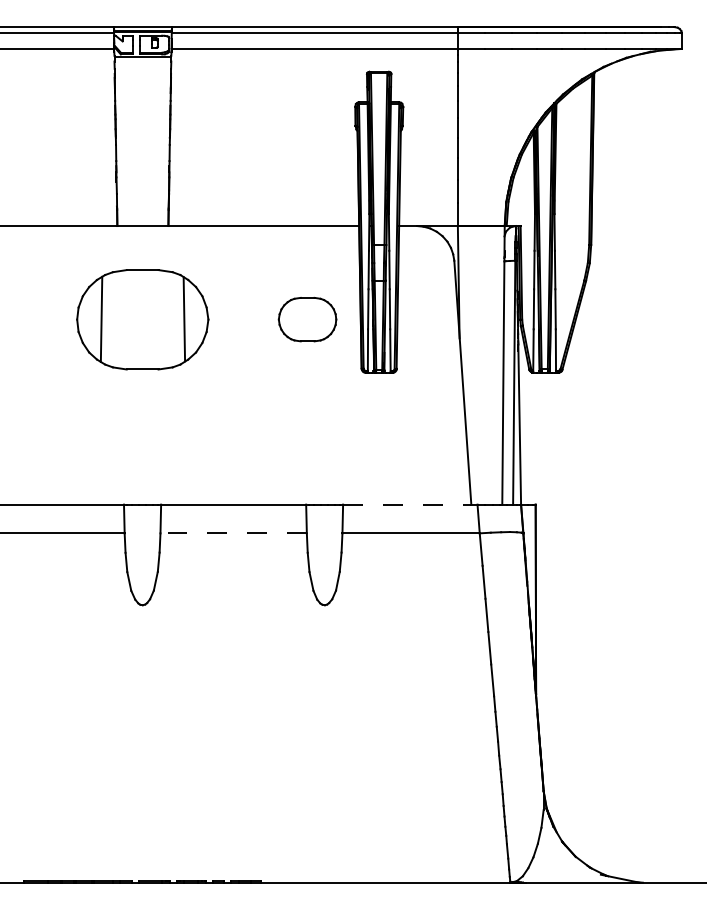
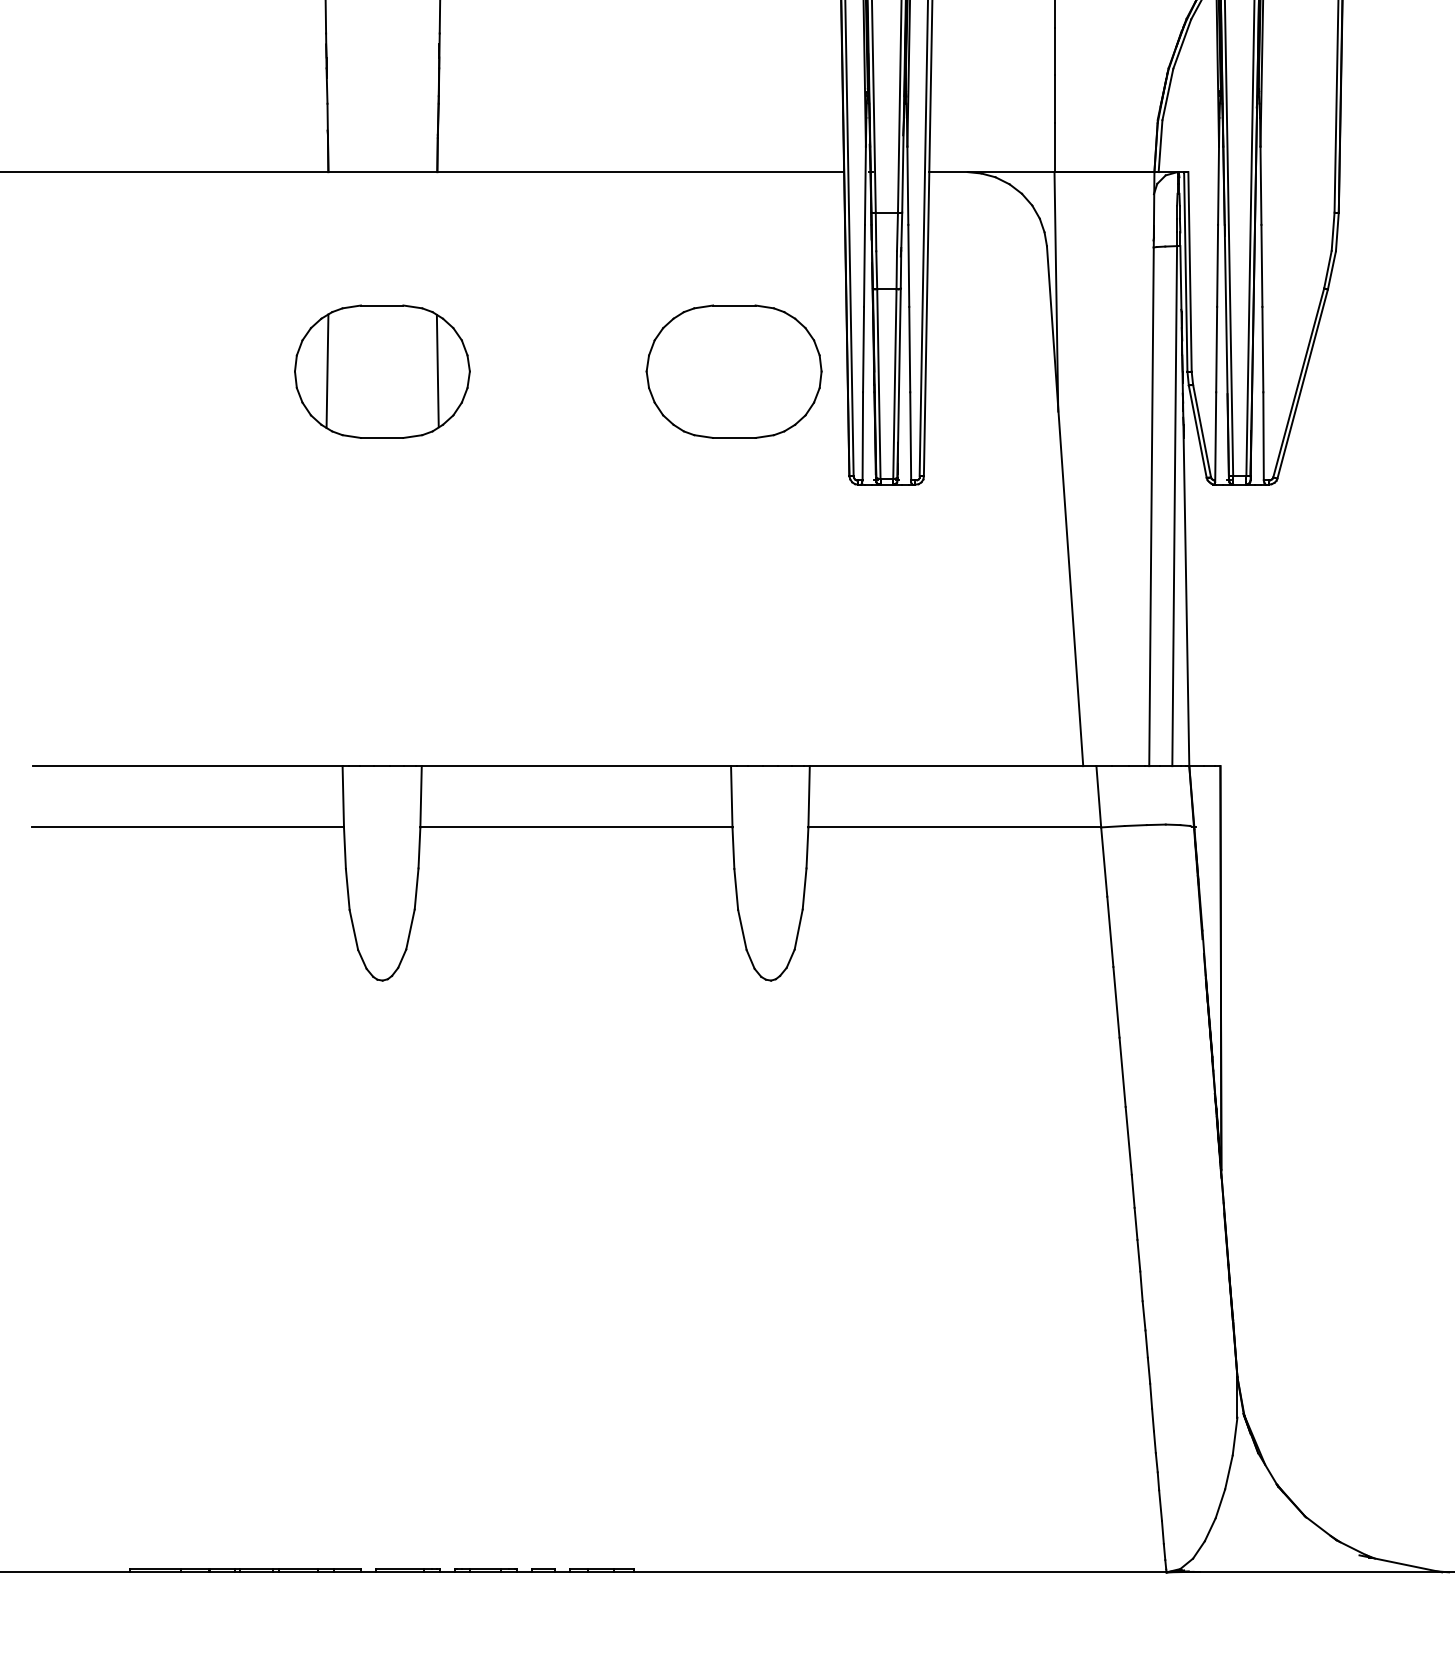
part: (142, 319) -> (382, 371), size x0.62
part: (307, 319) -> (733, 371), size x1.43
line: (407, 504) -> (947, 765), dashed -> solid
line: (233, 533) -> (576, 827), dashed -> solid

